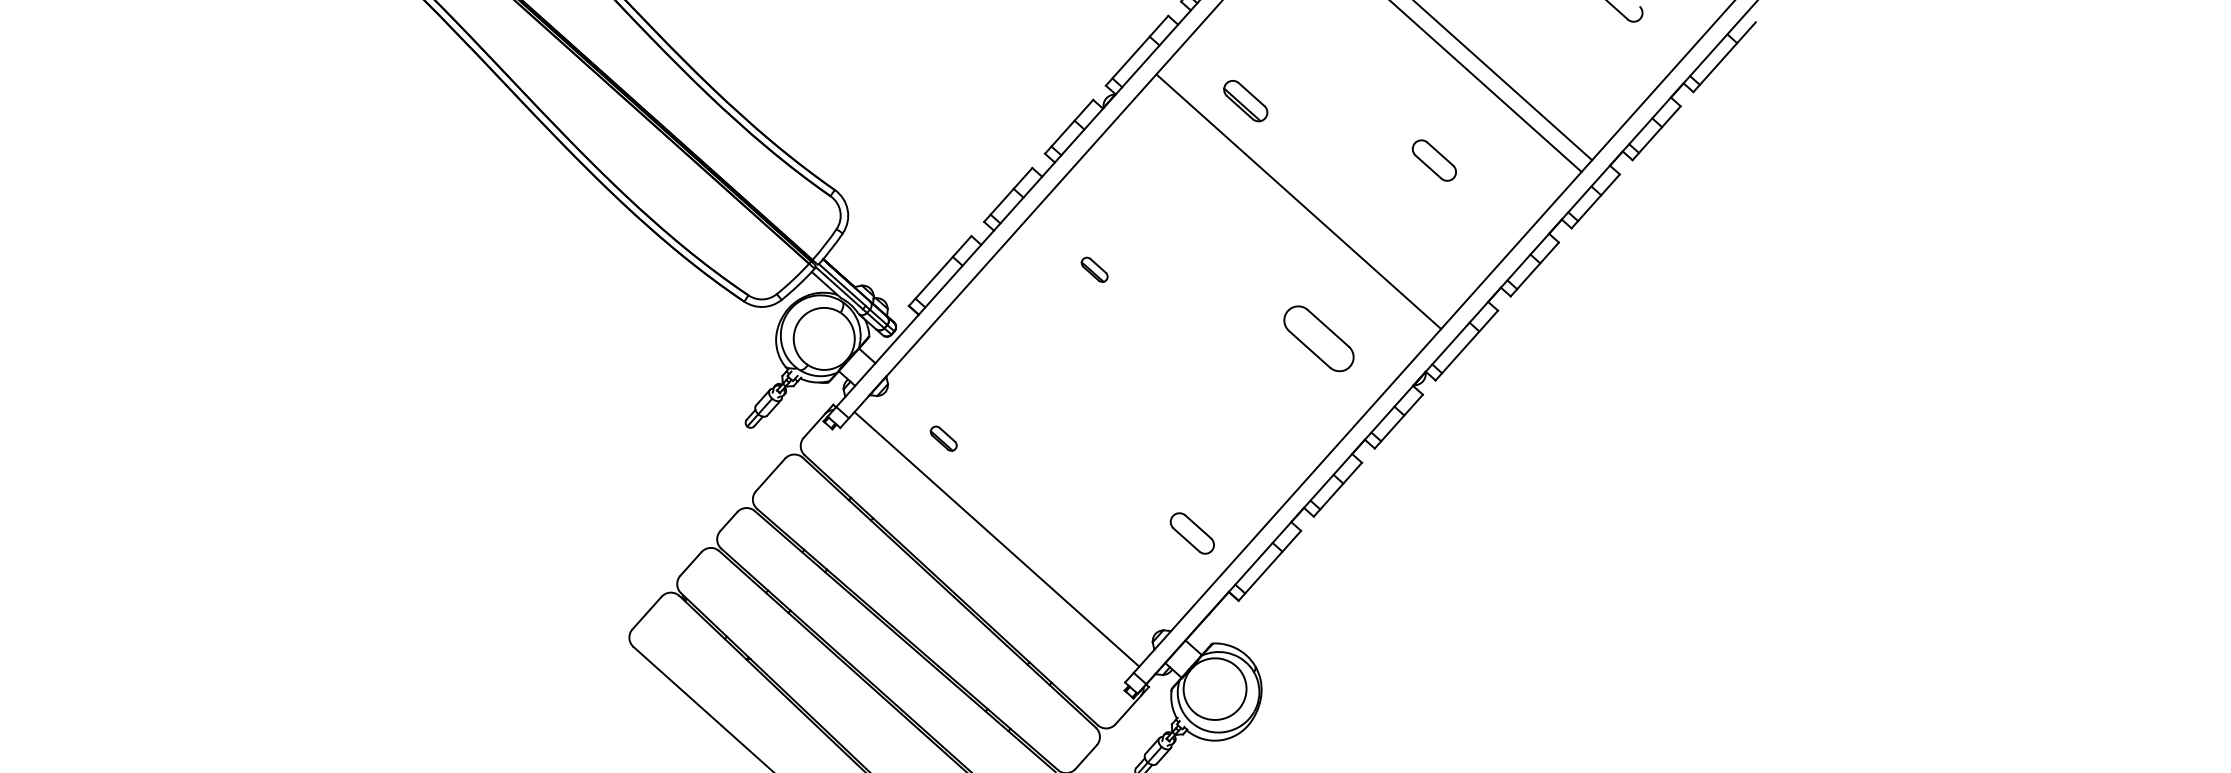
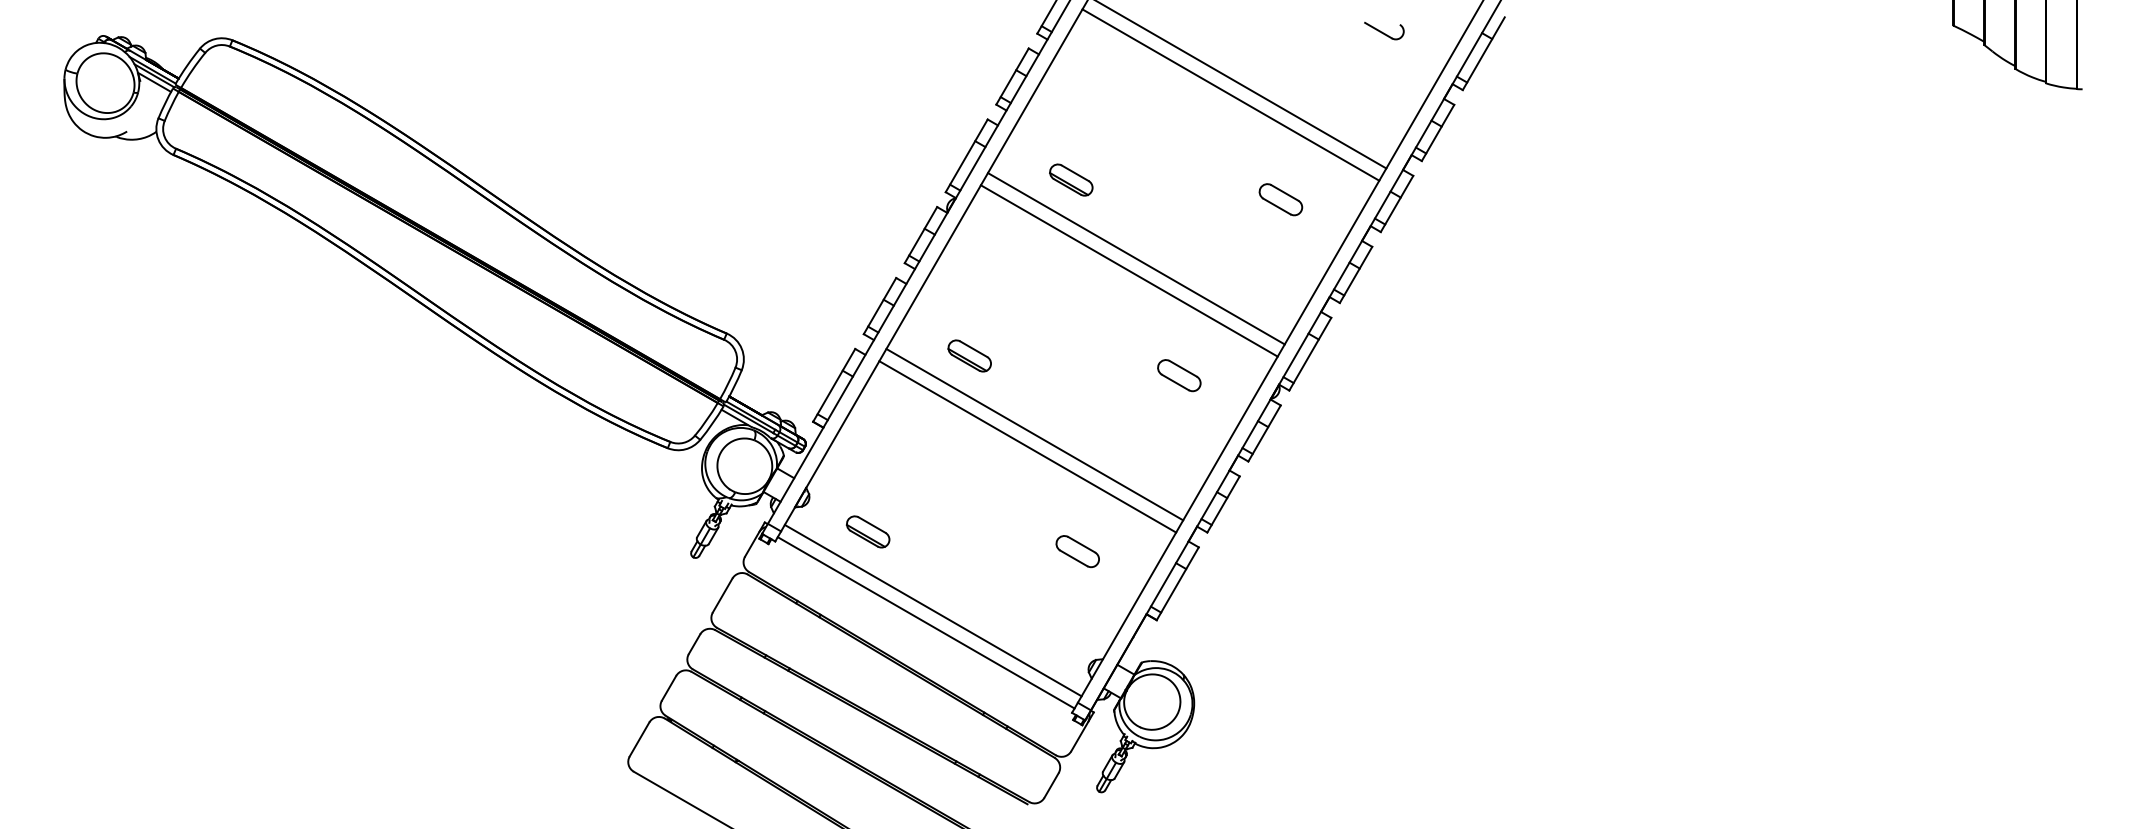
part: (1434, 160) -> (1280, 199), moved
line: (1287, 212) -> (1128, 270), added
part: (1094, 269) -> (969, 355), size x1.67
part: (1319, 338) -> (1179, 375), size x0.62
line: (1147, 370) -> (1034, 434), added
line: (1137, 381) -> (1027, 446), added
part: (943, 438) -> (867, 531), size x1.67
part: (1192, 533) -> (1077, 551), moved
line: (985, 550) -> (925, 622), added

